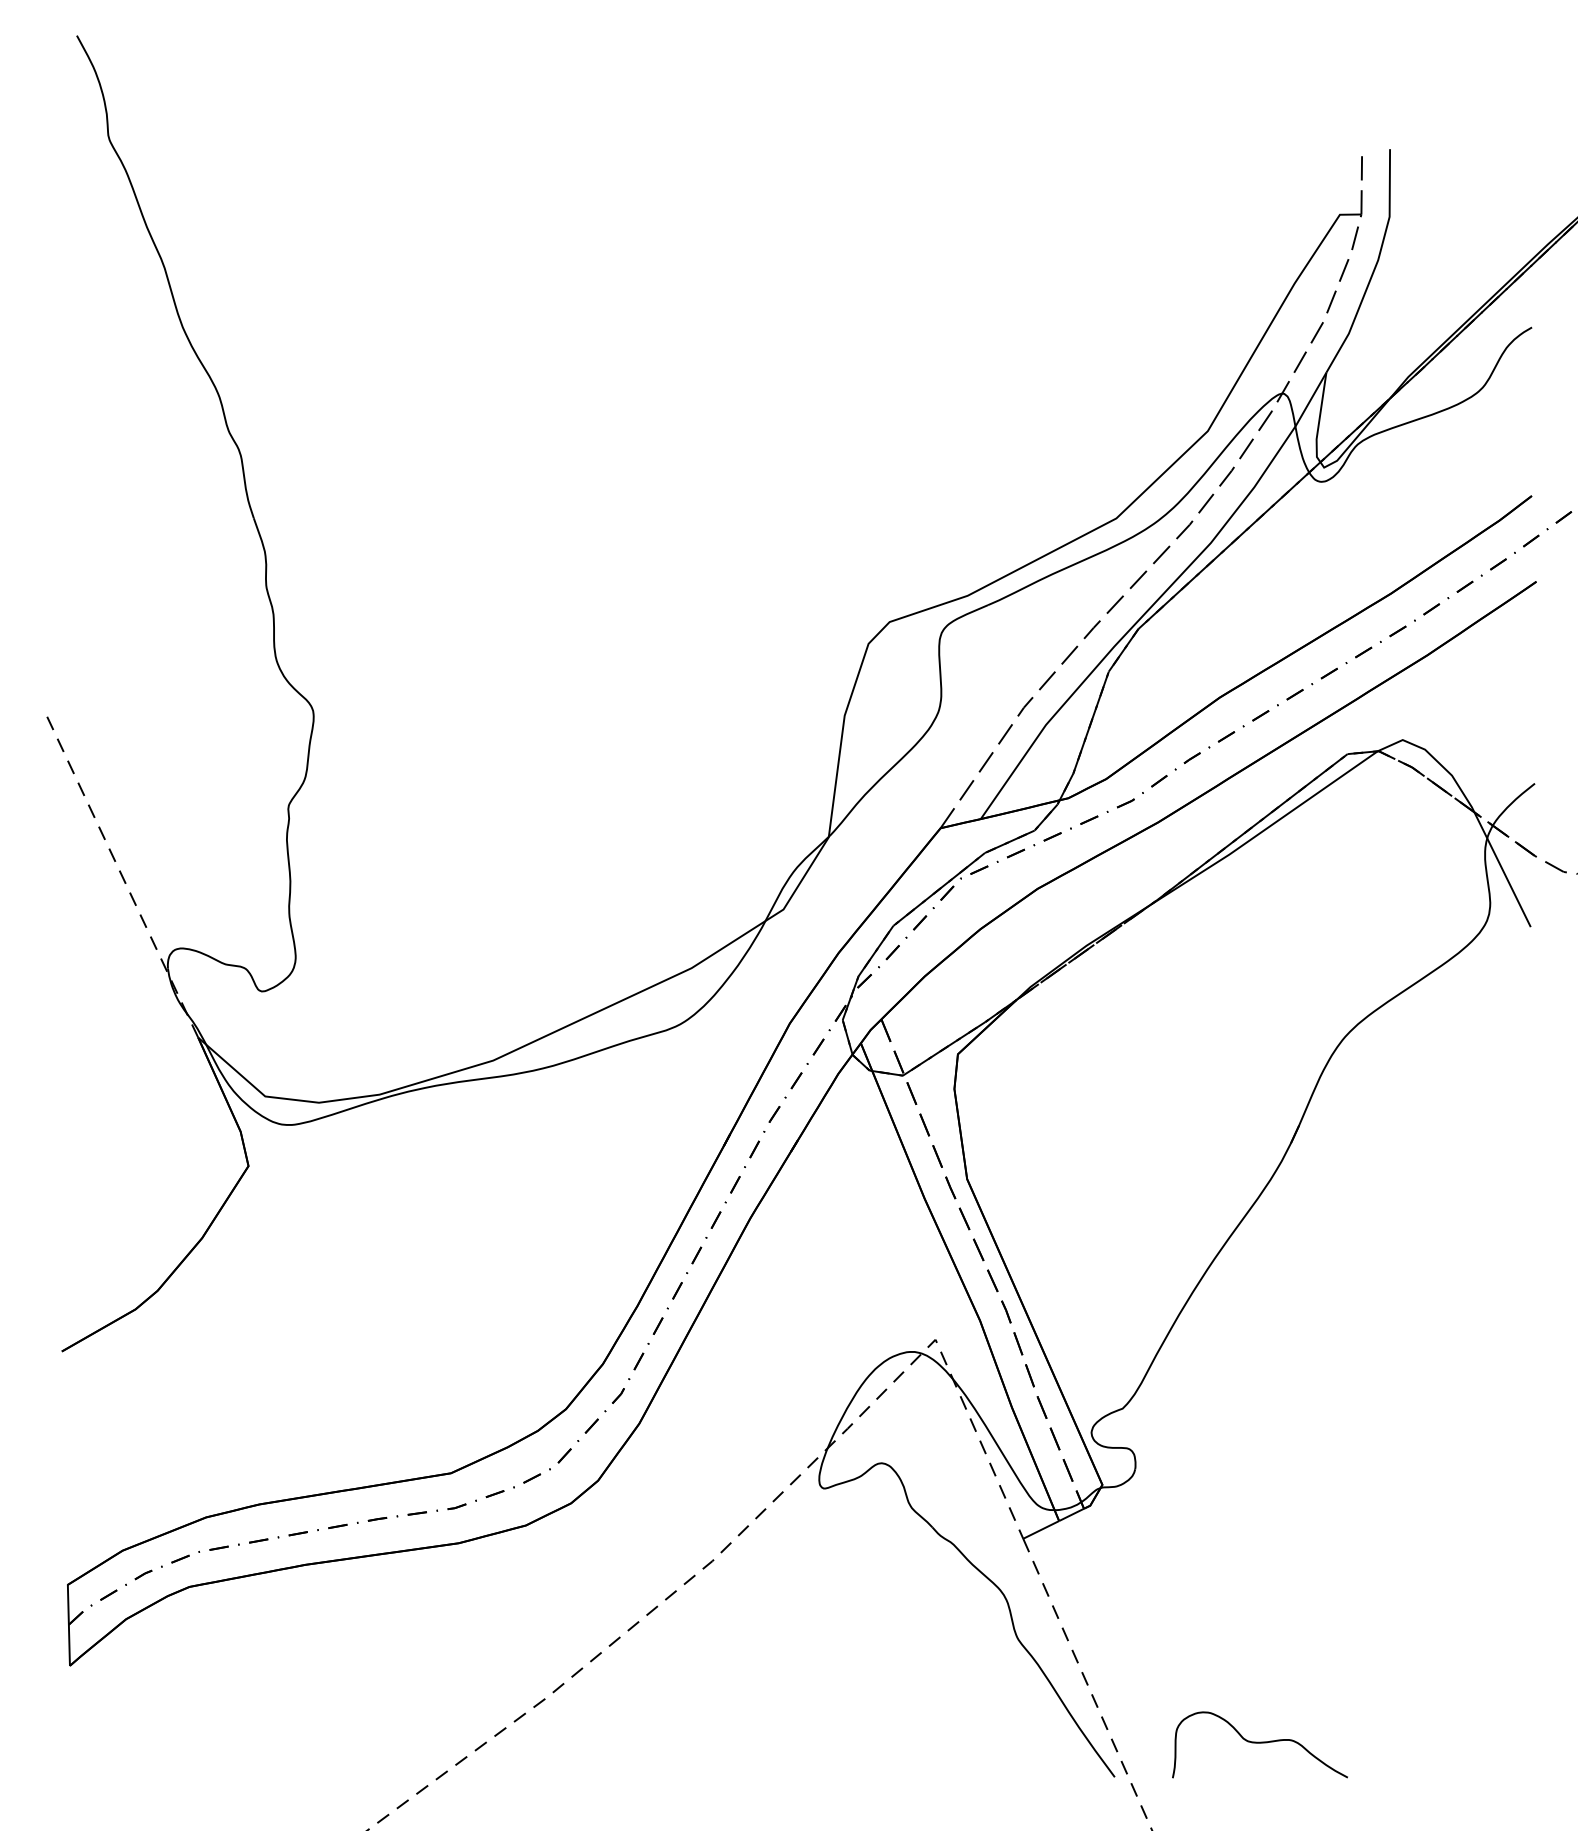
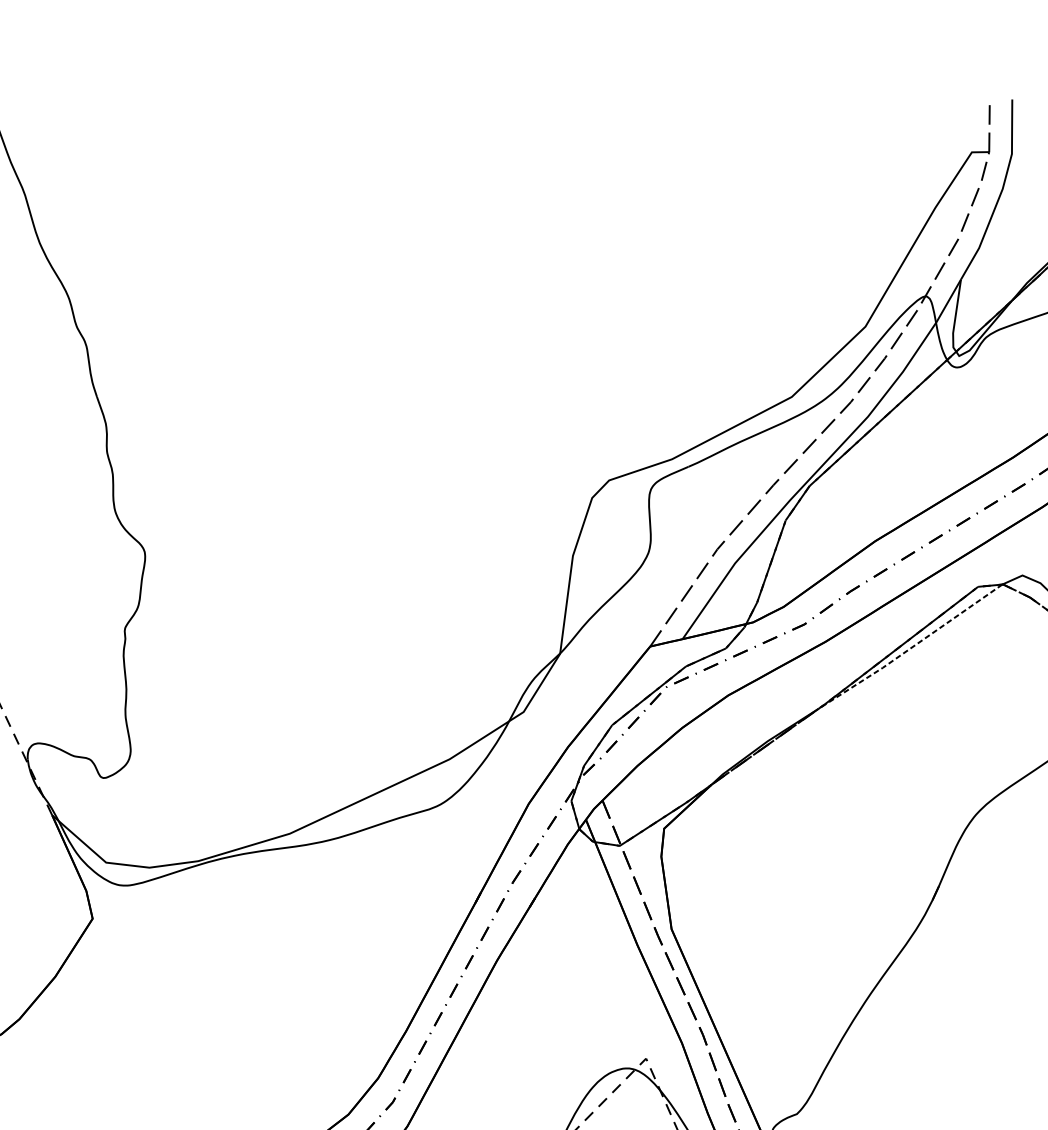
line: (1263, 830) -> (910, 648), solid -> dashed

